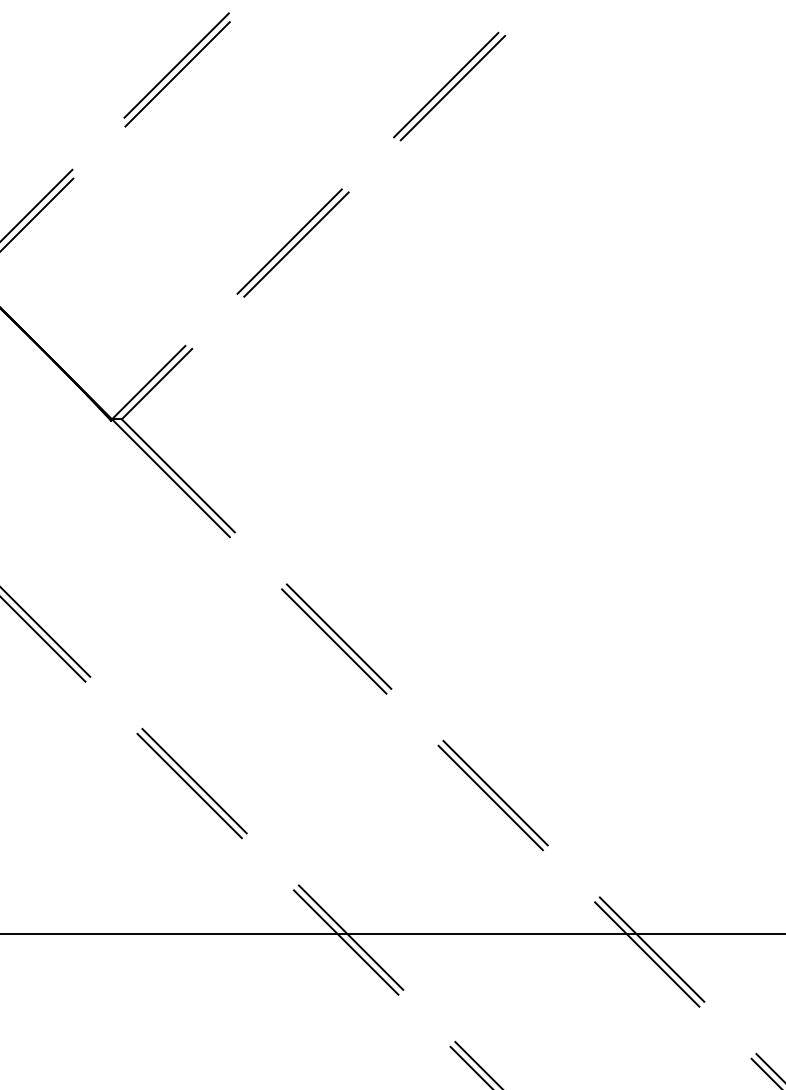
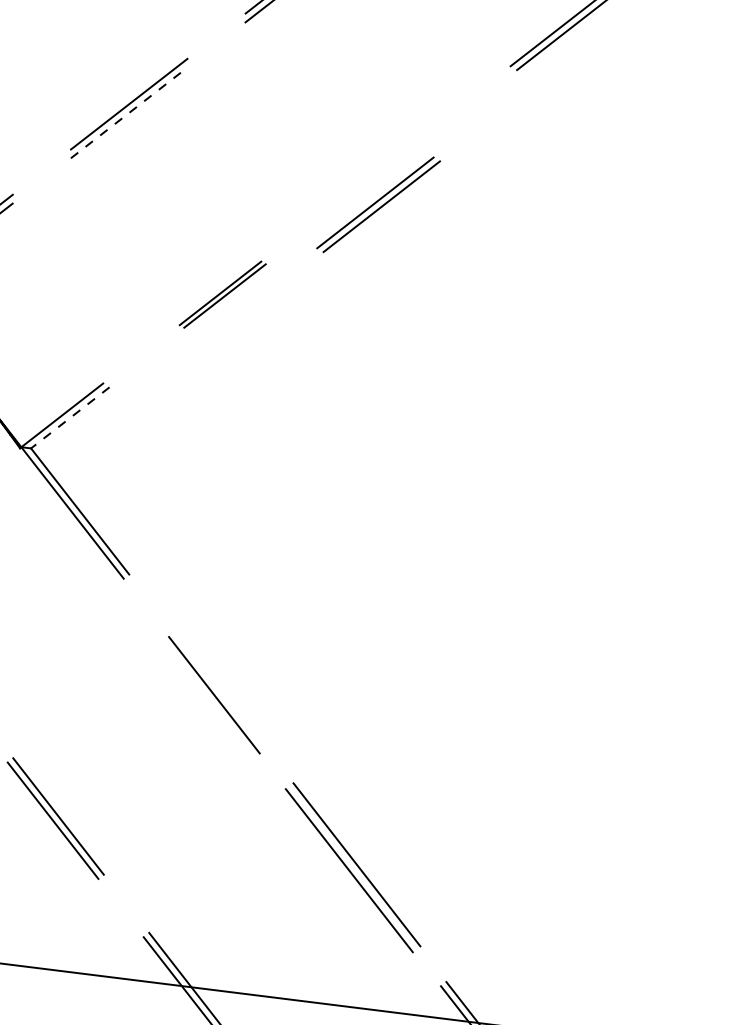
line: (177, 74) -> (128, 113), solid -> dashed
part: (449, 86) -> (378, 204), moved
part: (292, 242) -> (222, 294), size x0.7
line: (157, 384) -> (70, 418), solid -> dashed
line: (338, 636) -> (219, 690), removed
part: (492, 795) -> (352, 867), size x1.4

